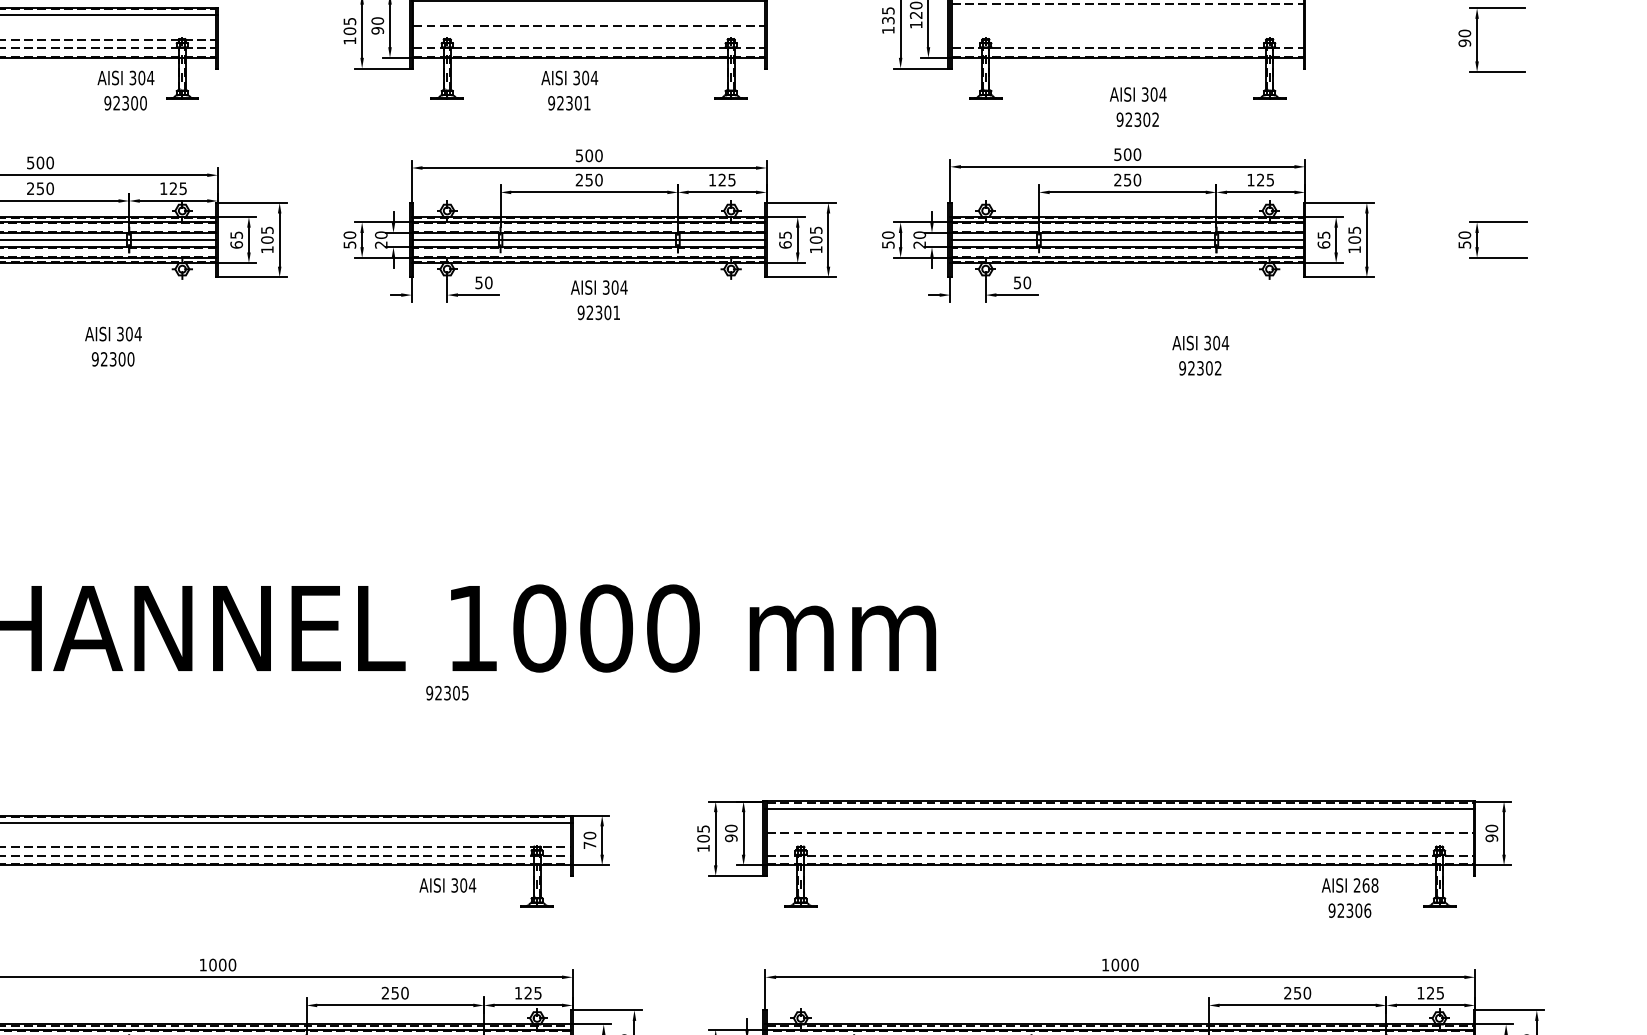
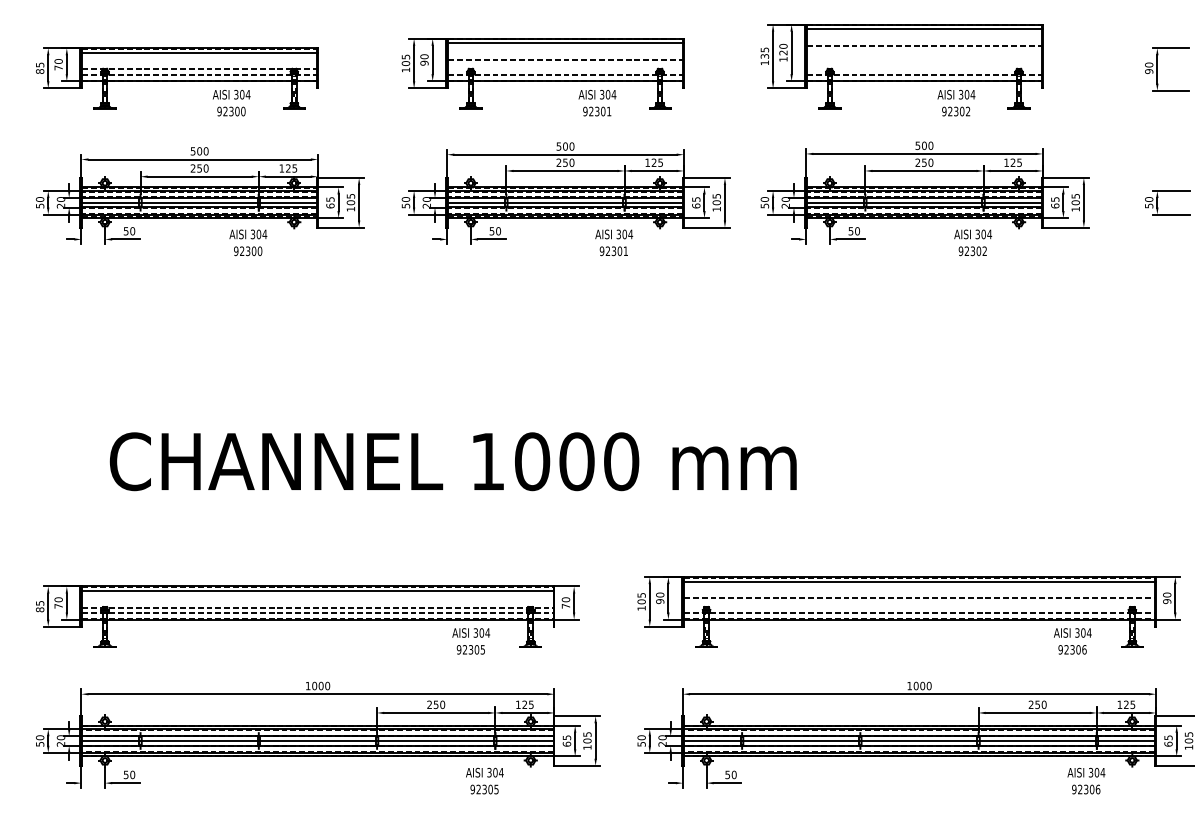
text: (569, 89) -> (597, 102), moved
text: (125, 91) -> (231, 103), moved
text: (1138, 106) -> (956, 102), moved
text: (599, 299) -> (614, 242), moved
text: (113, 346) -> (248, 242), moved
text: (1201, 355) -> (973, 242), moved
text: (446, 692) -> (470, 649), moved
text: (1366, 884) -> (1083, 632), 268 -> 304

